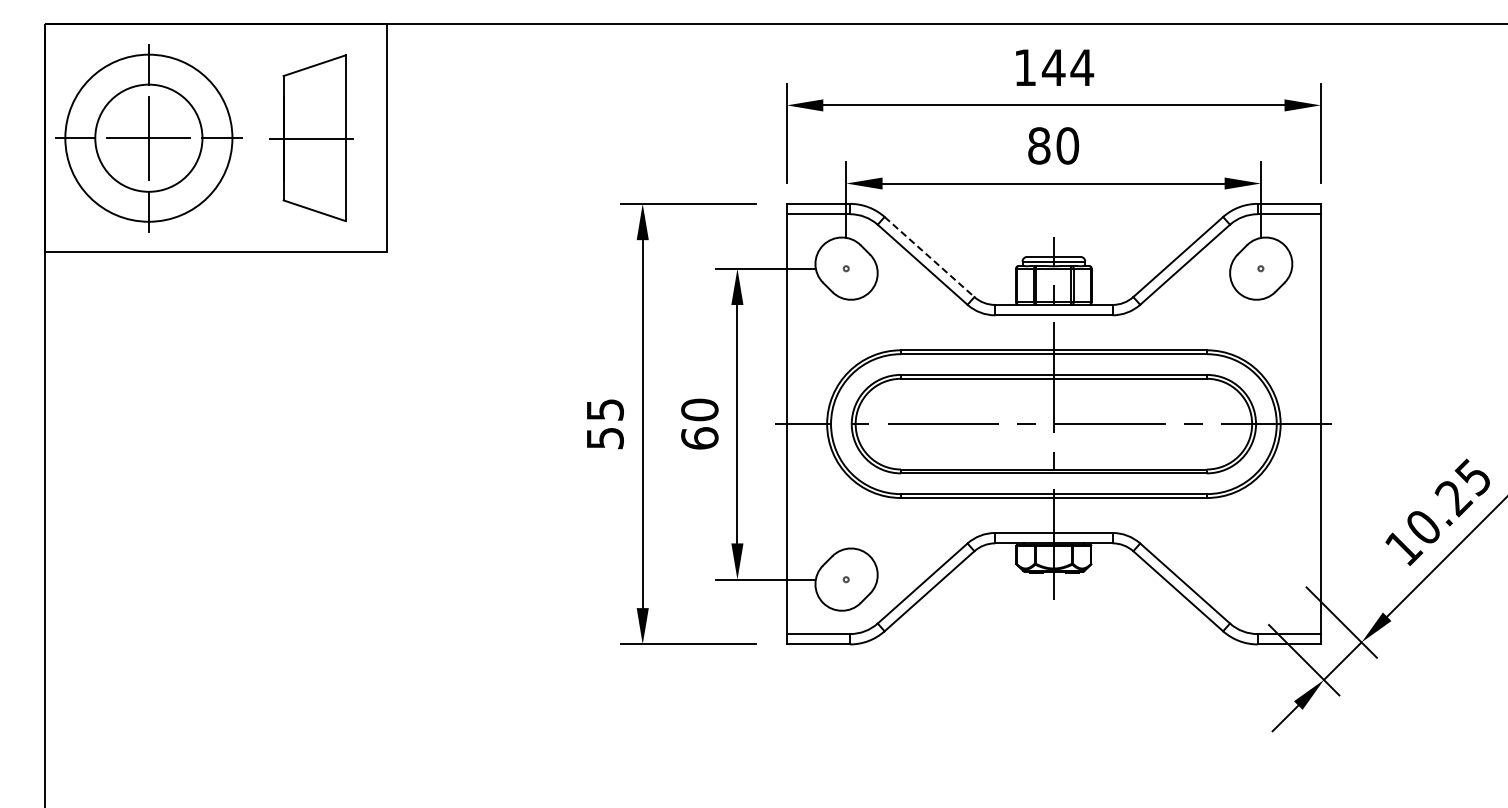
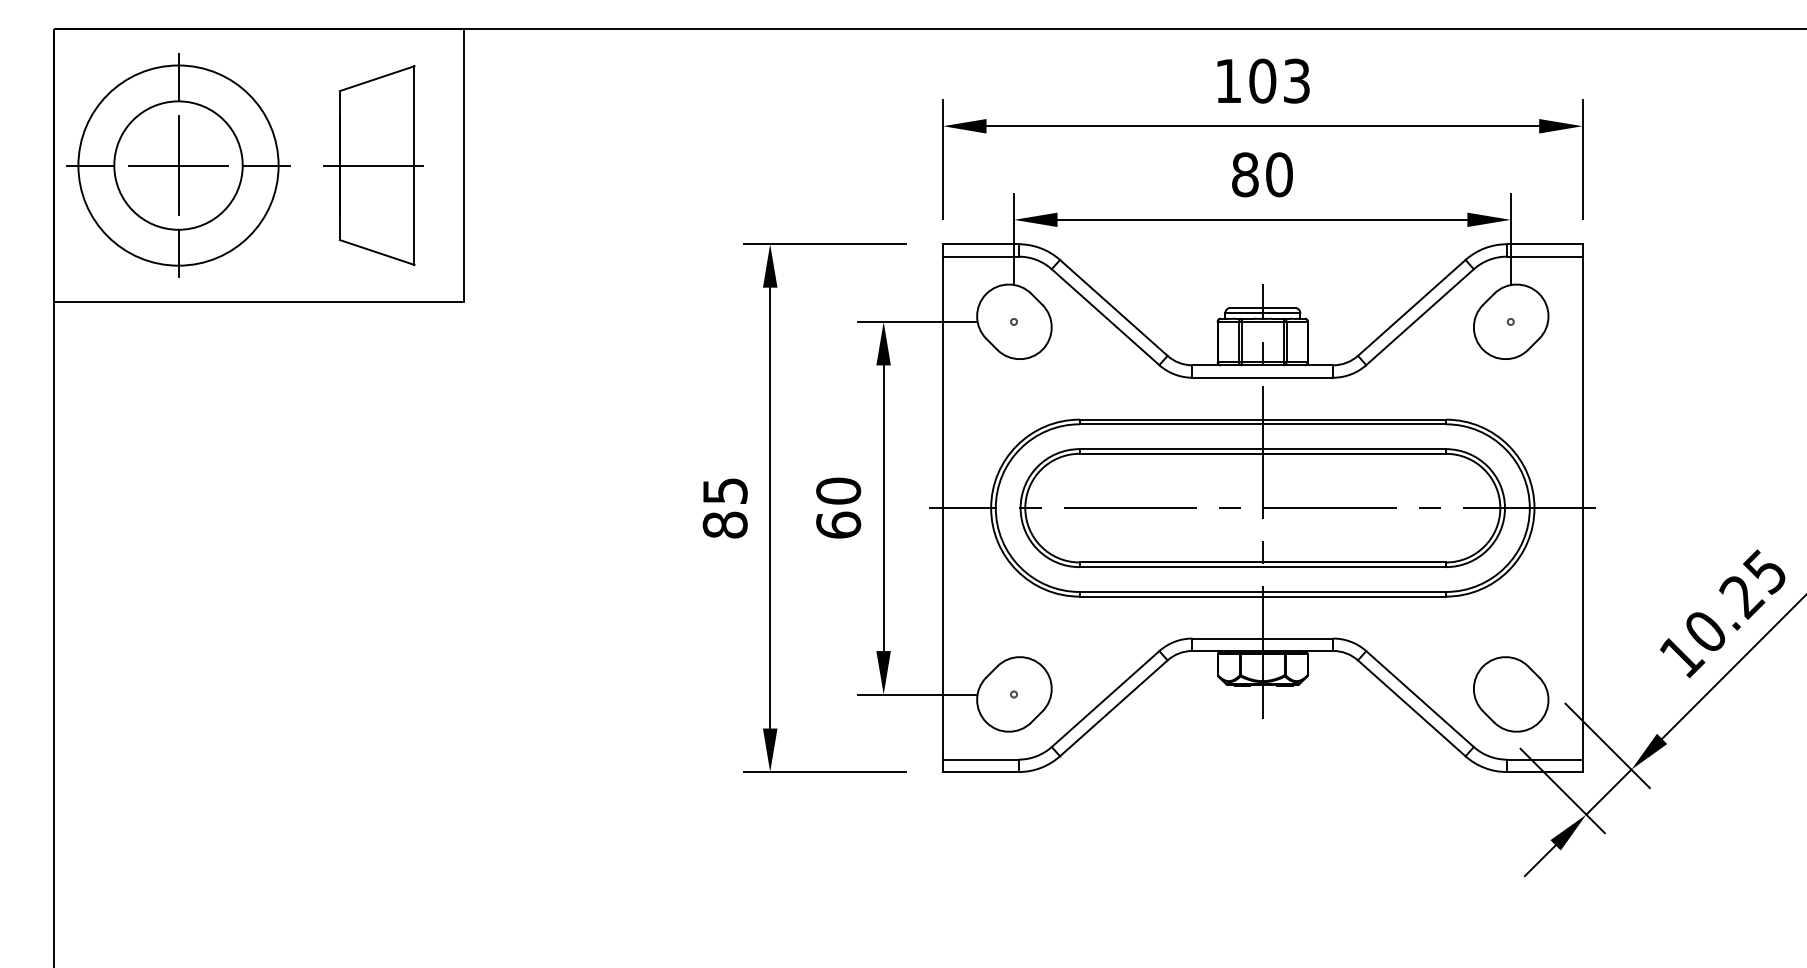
text: (1067, 67) -> (1279, 80), 144 -> 103
line: (929, 257) -> (1113, 308), dashed -> solid
text: (604, 438) -> (724, 525), 55 -> 85
part: (1261, 579) -> (1511, 694), added

